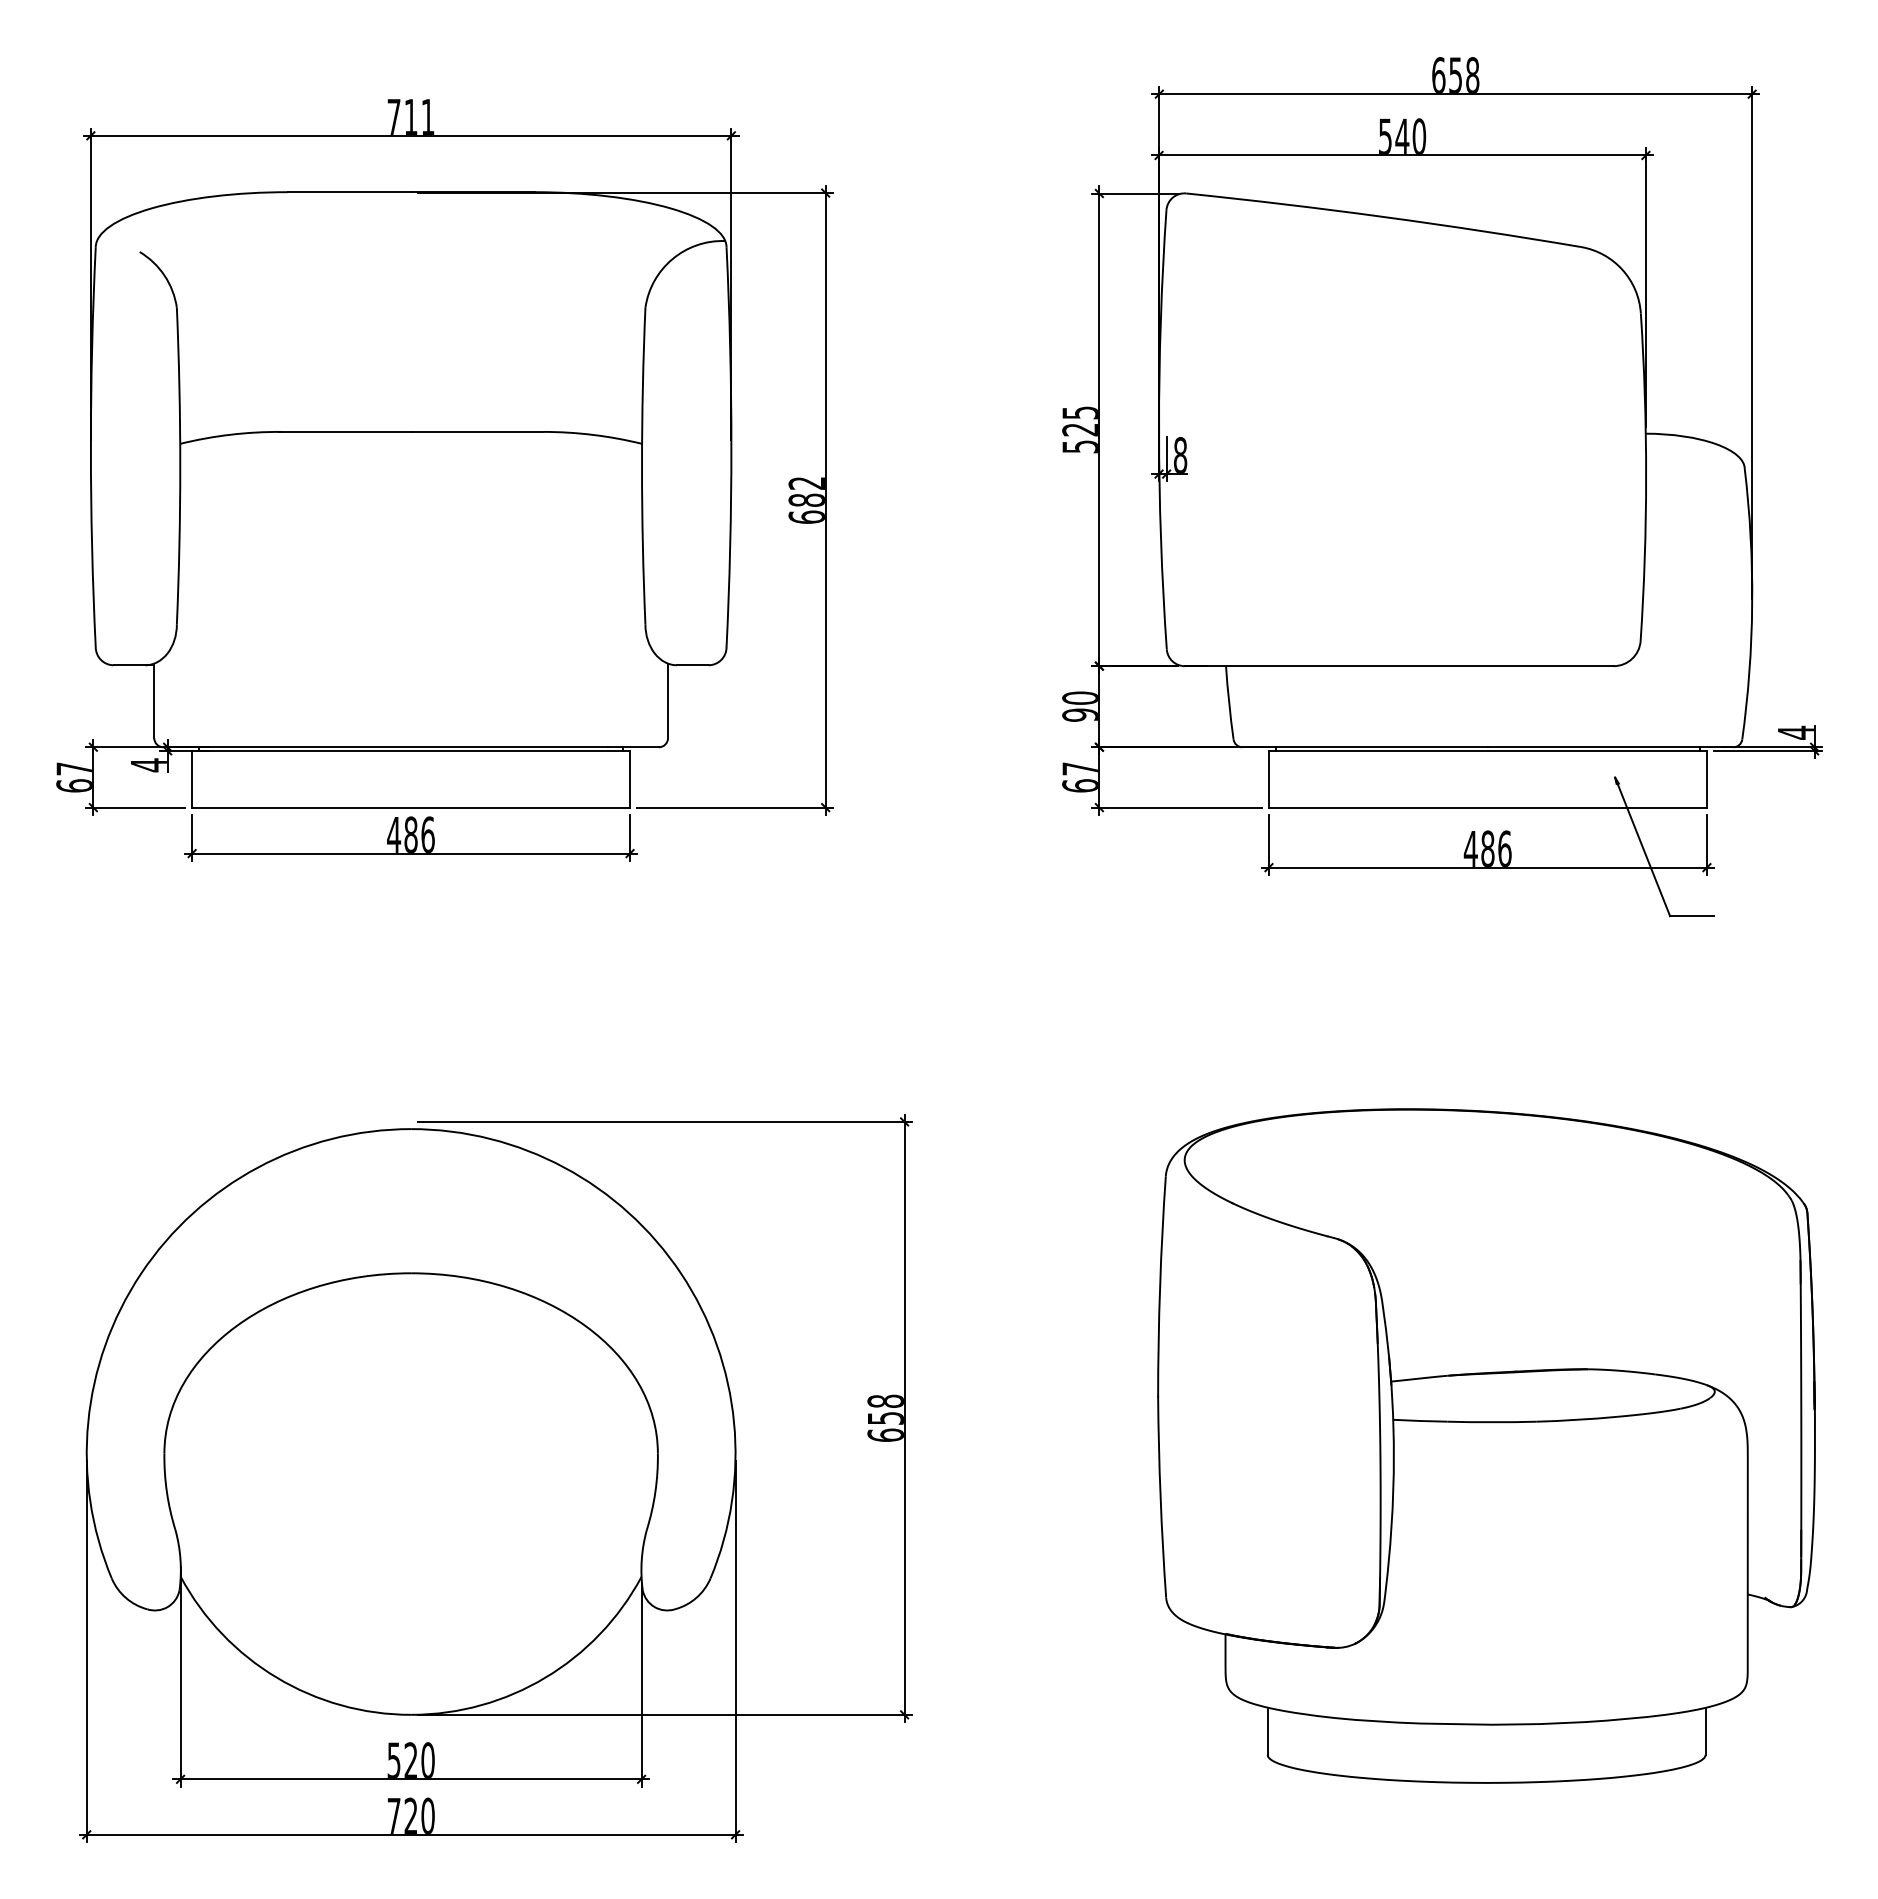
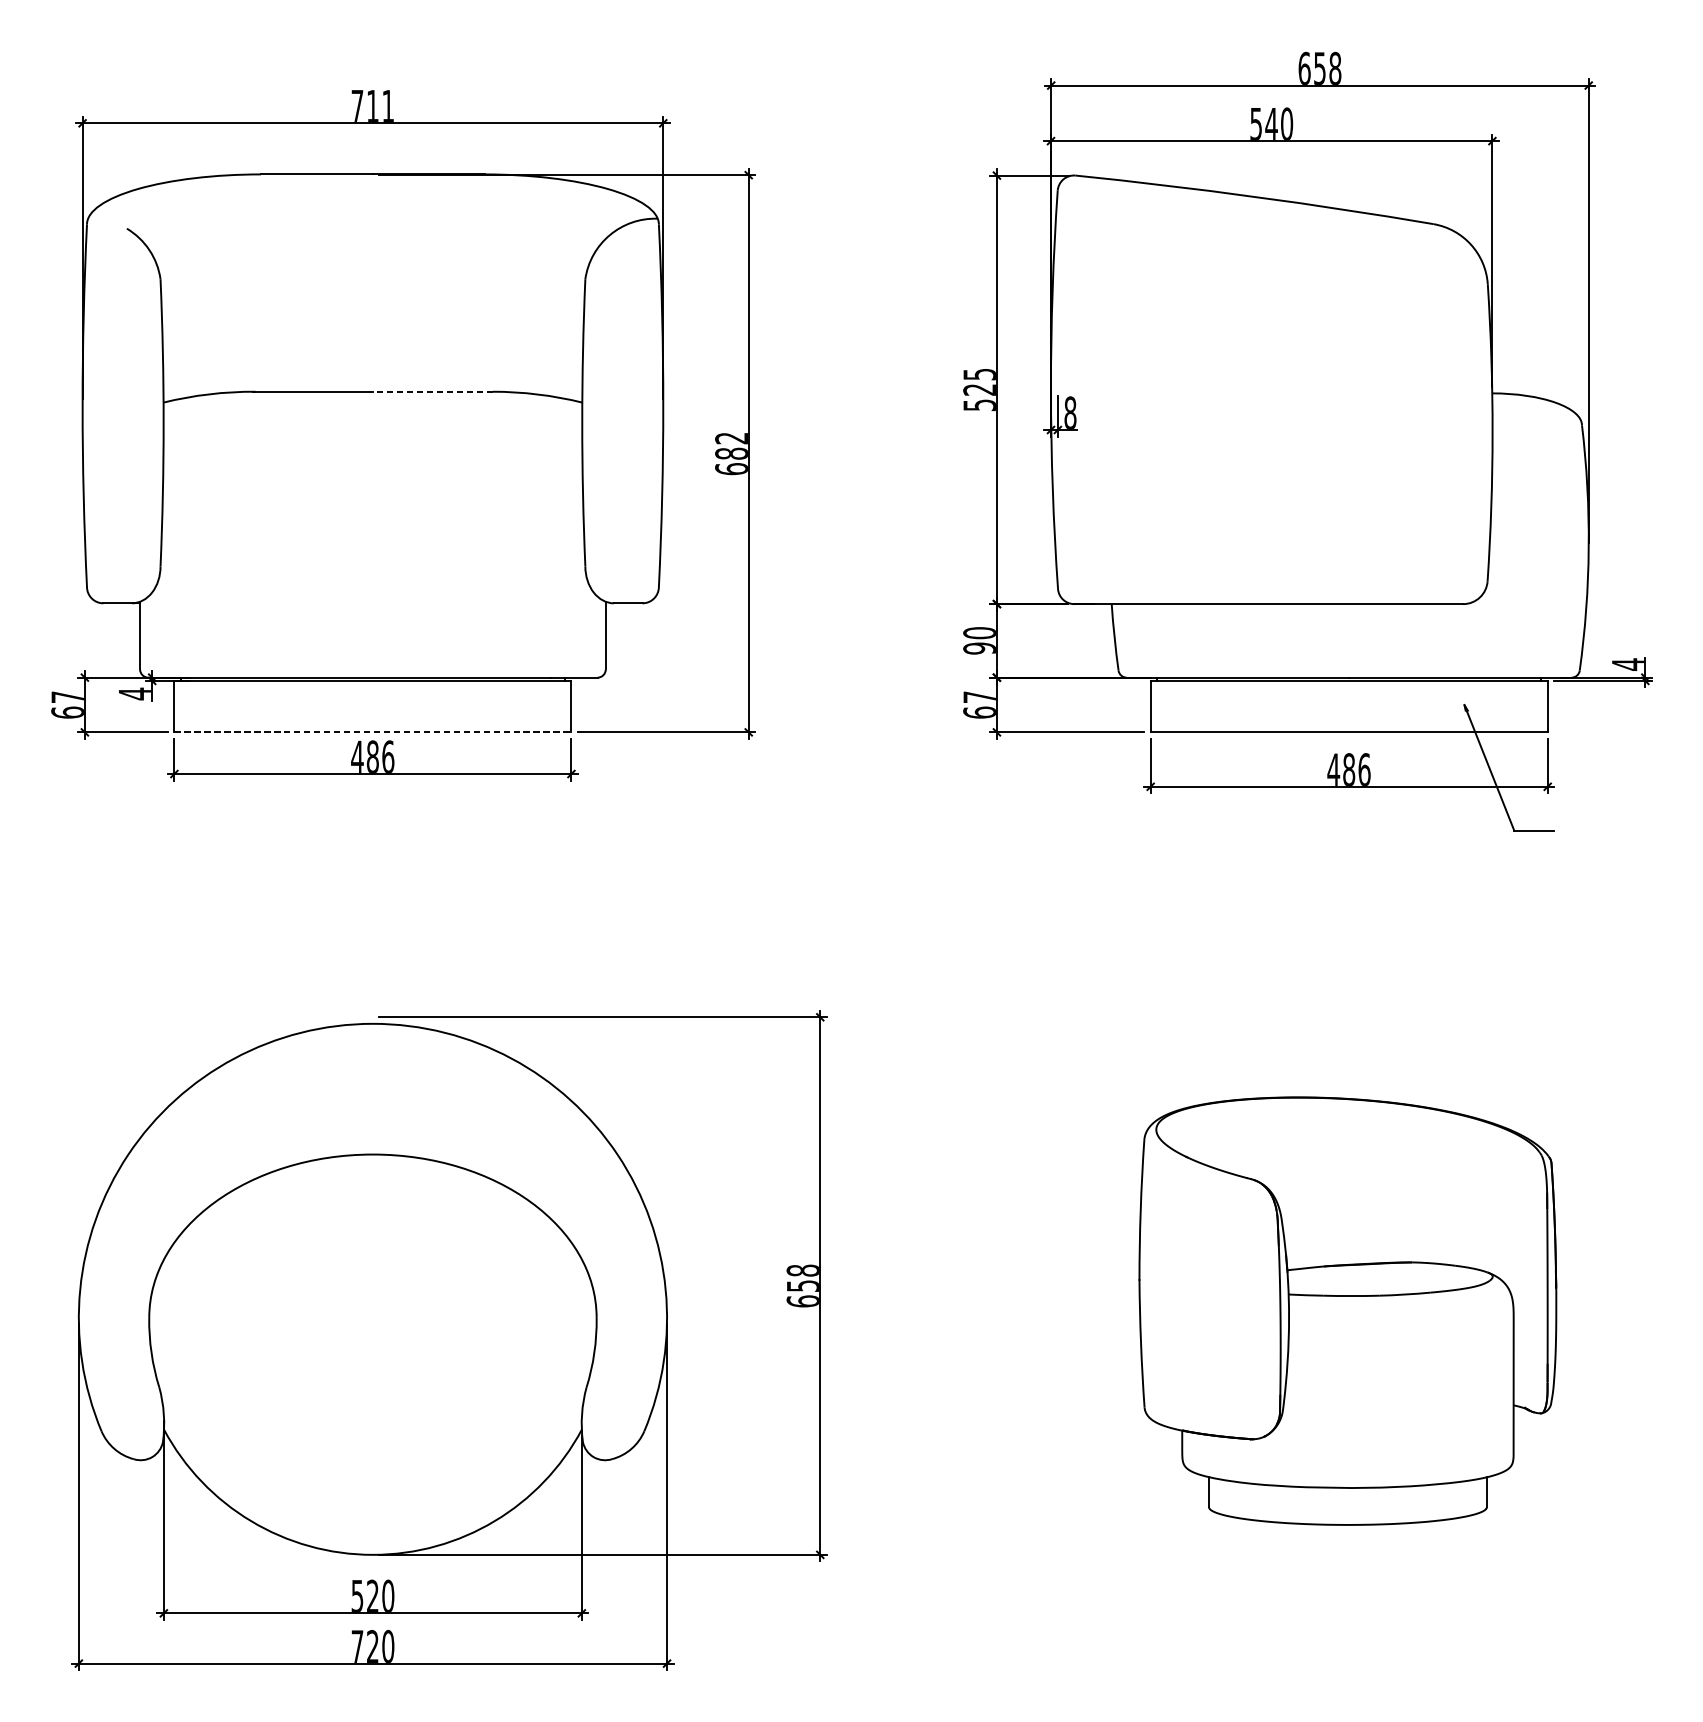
line: (476, 431) -> (432, 391), solid -> dashed
line: (411, 807) -> (373, 732), solid -> dashed
part: (1486, 1445) -> (1347, 1310), size x0.7

